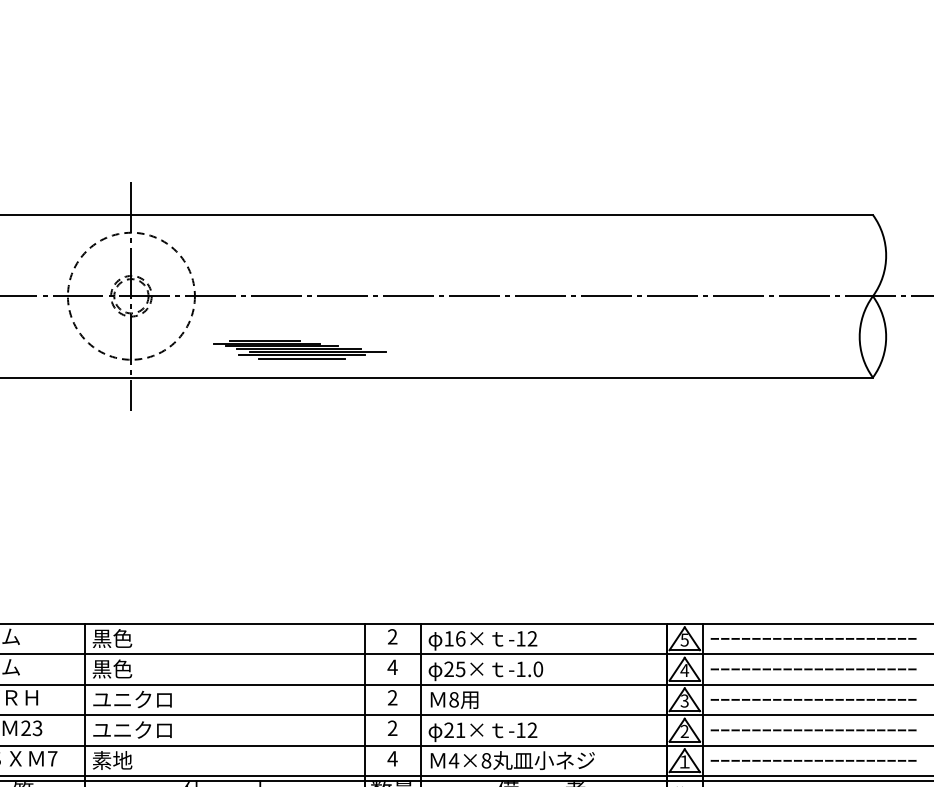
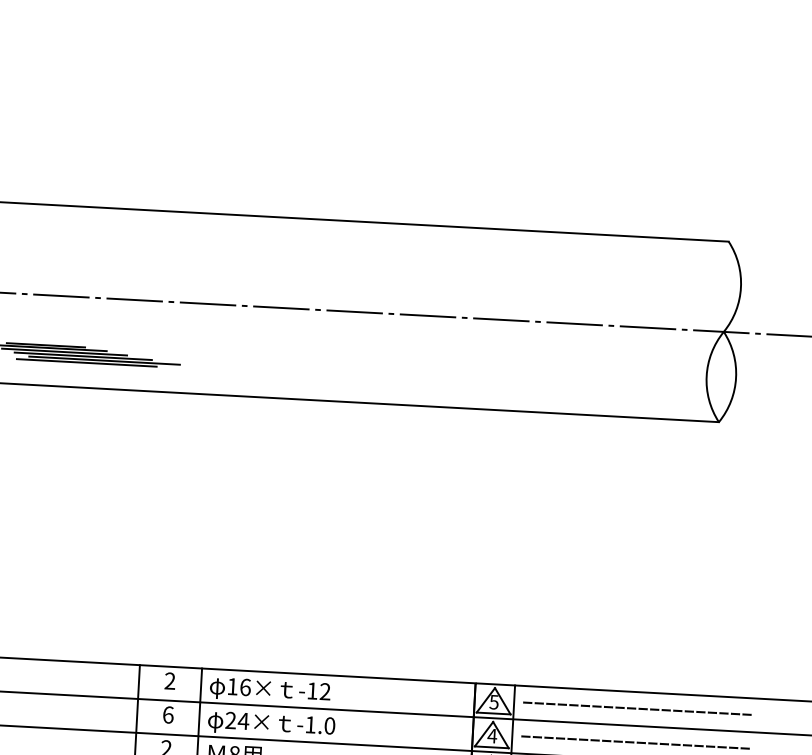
line: (302, 358) -> (86, 366), removed
text: (392, 667) -> (168, 715), 4 -> 6
text: (460, 669) -> (243, 721), 25× -> 24×

